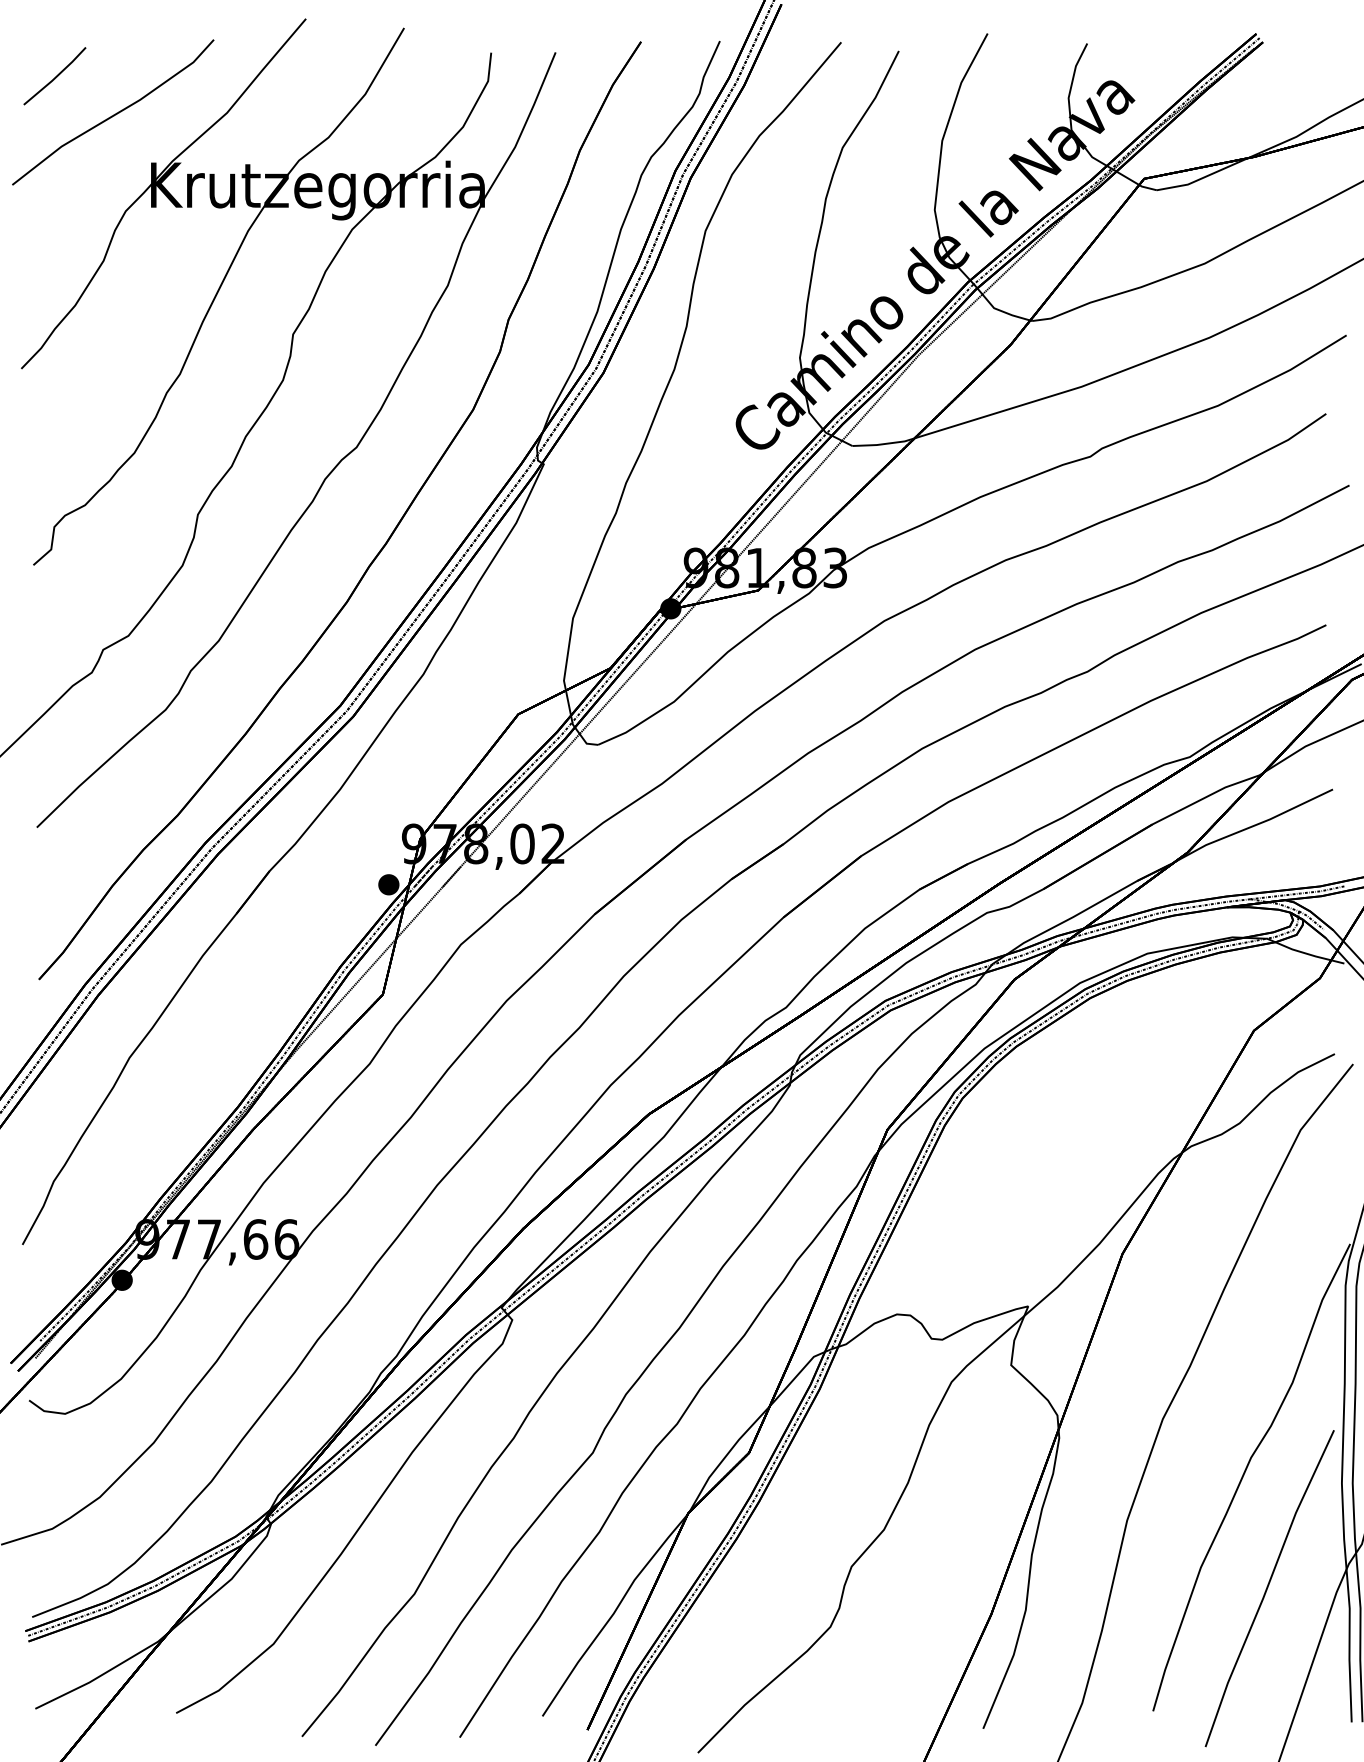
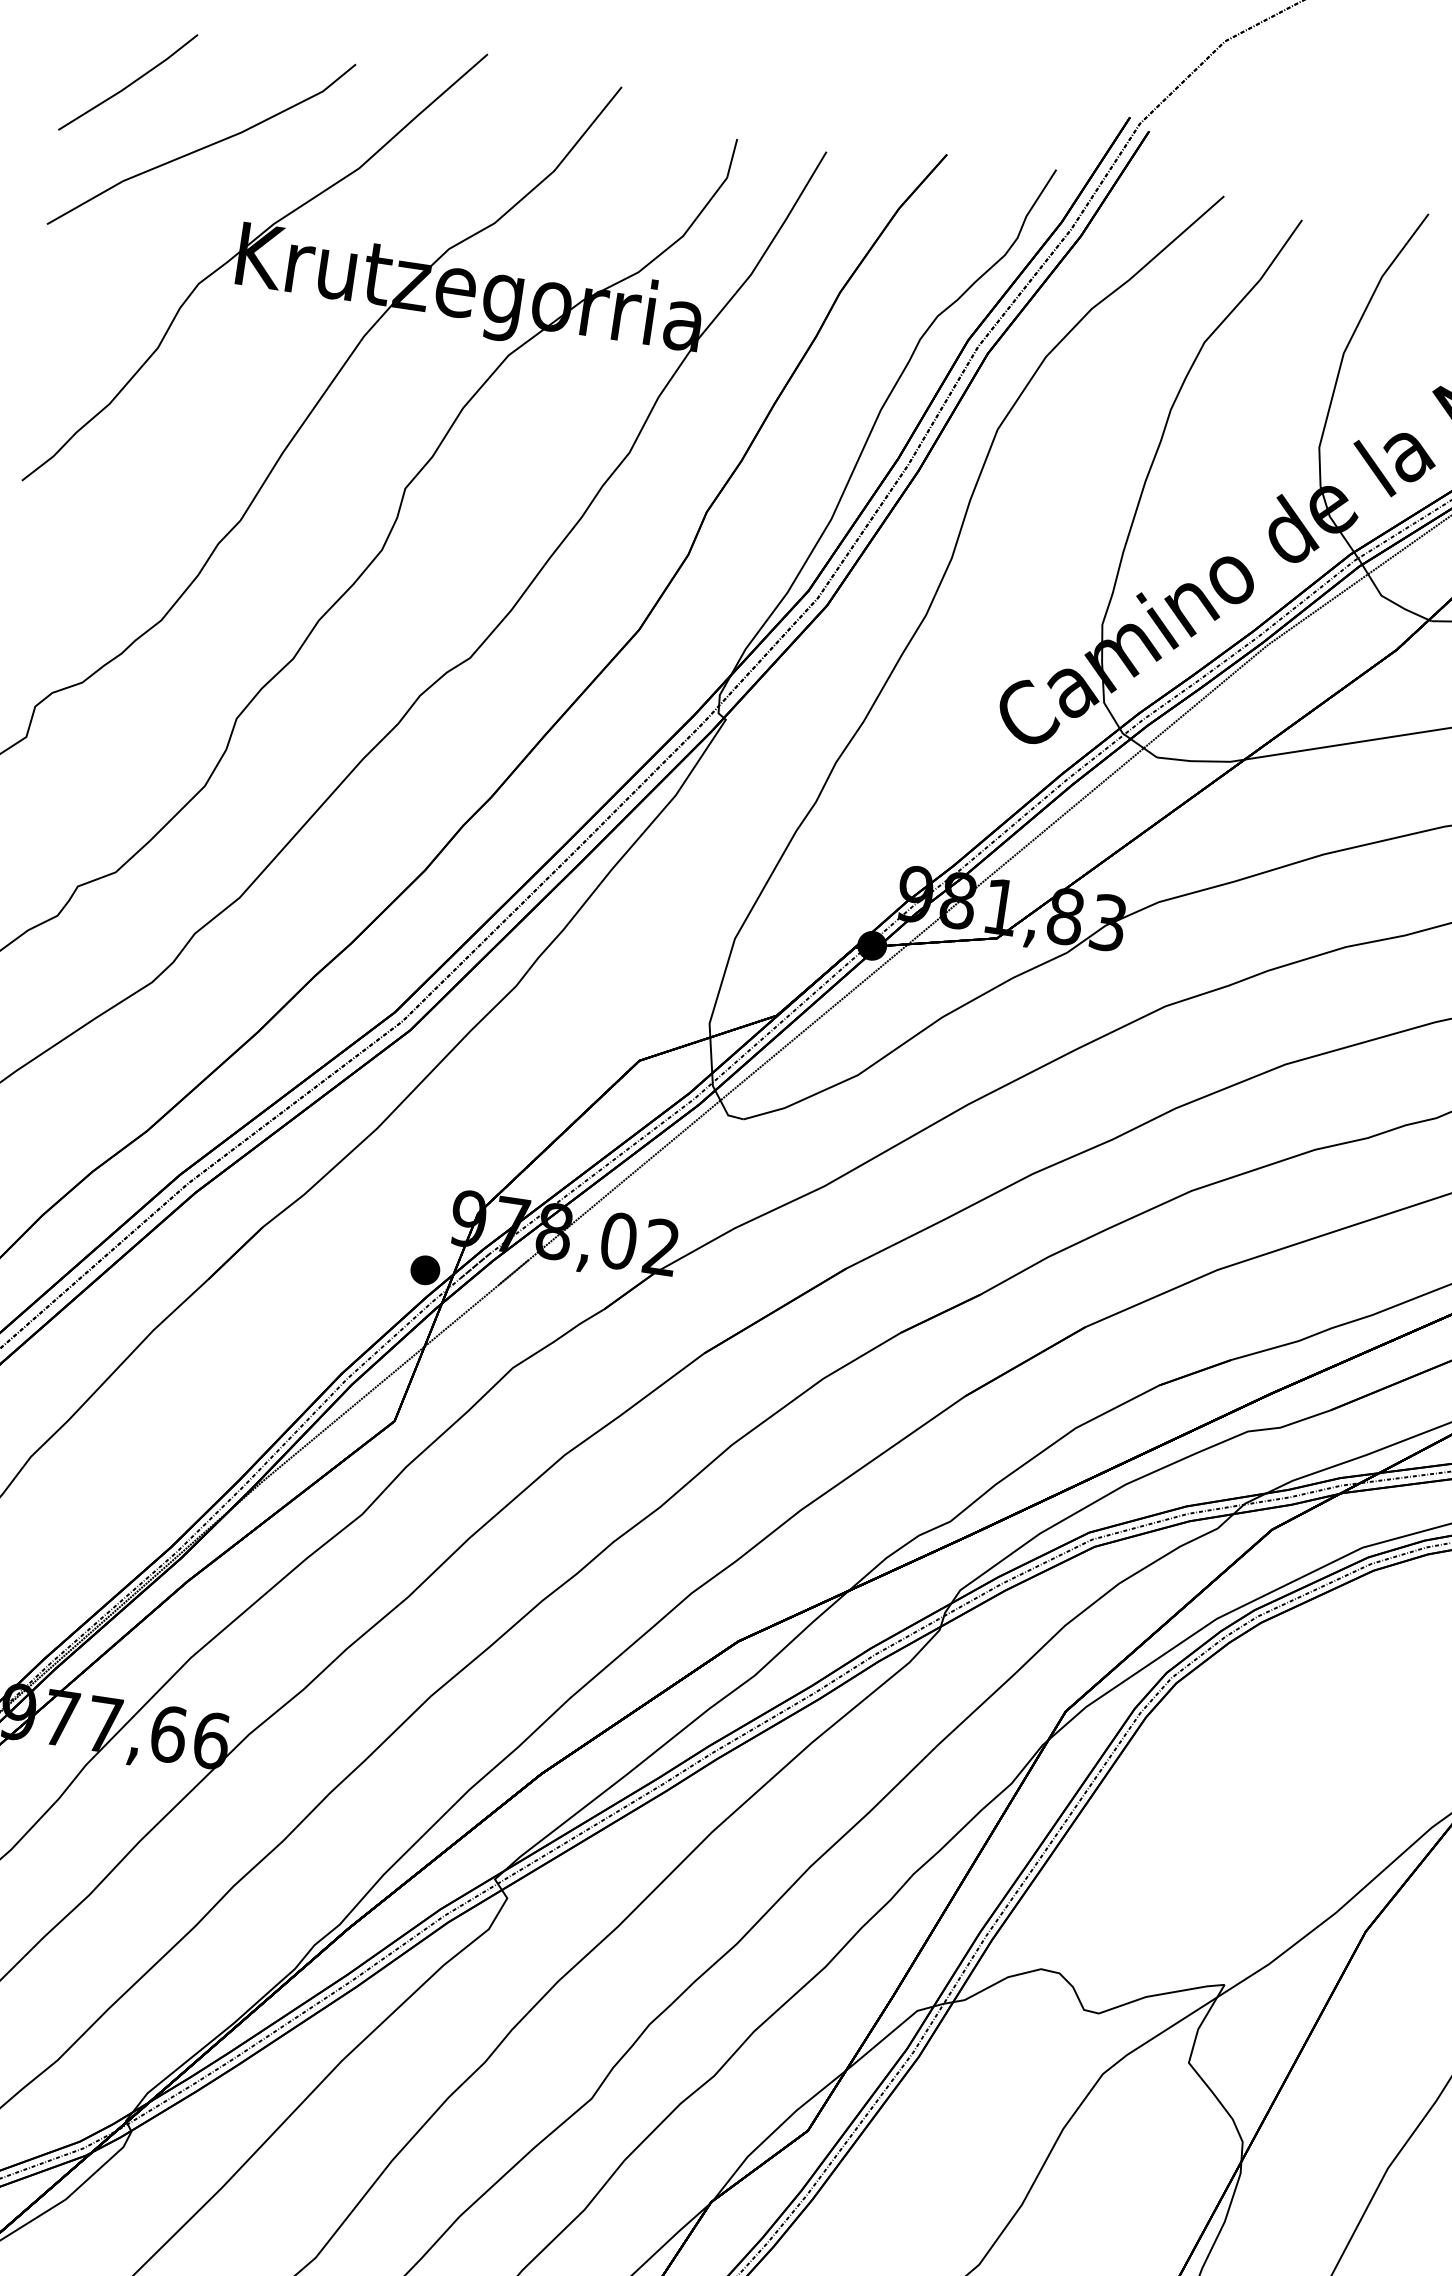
part: (54, 75) -> (127, 81), size x1.43

